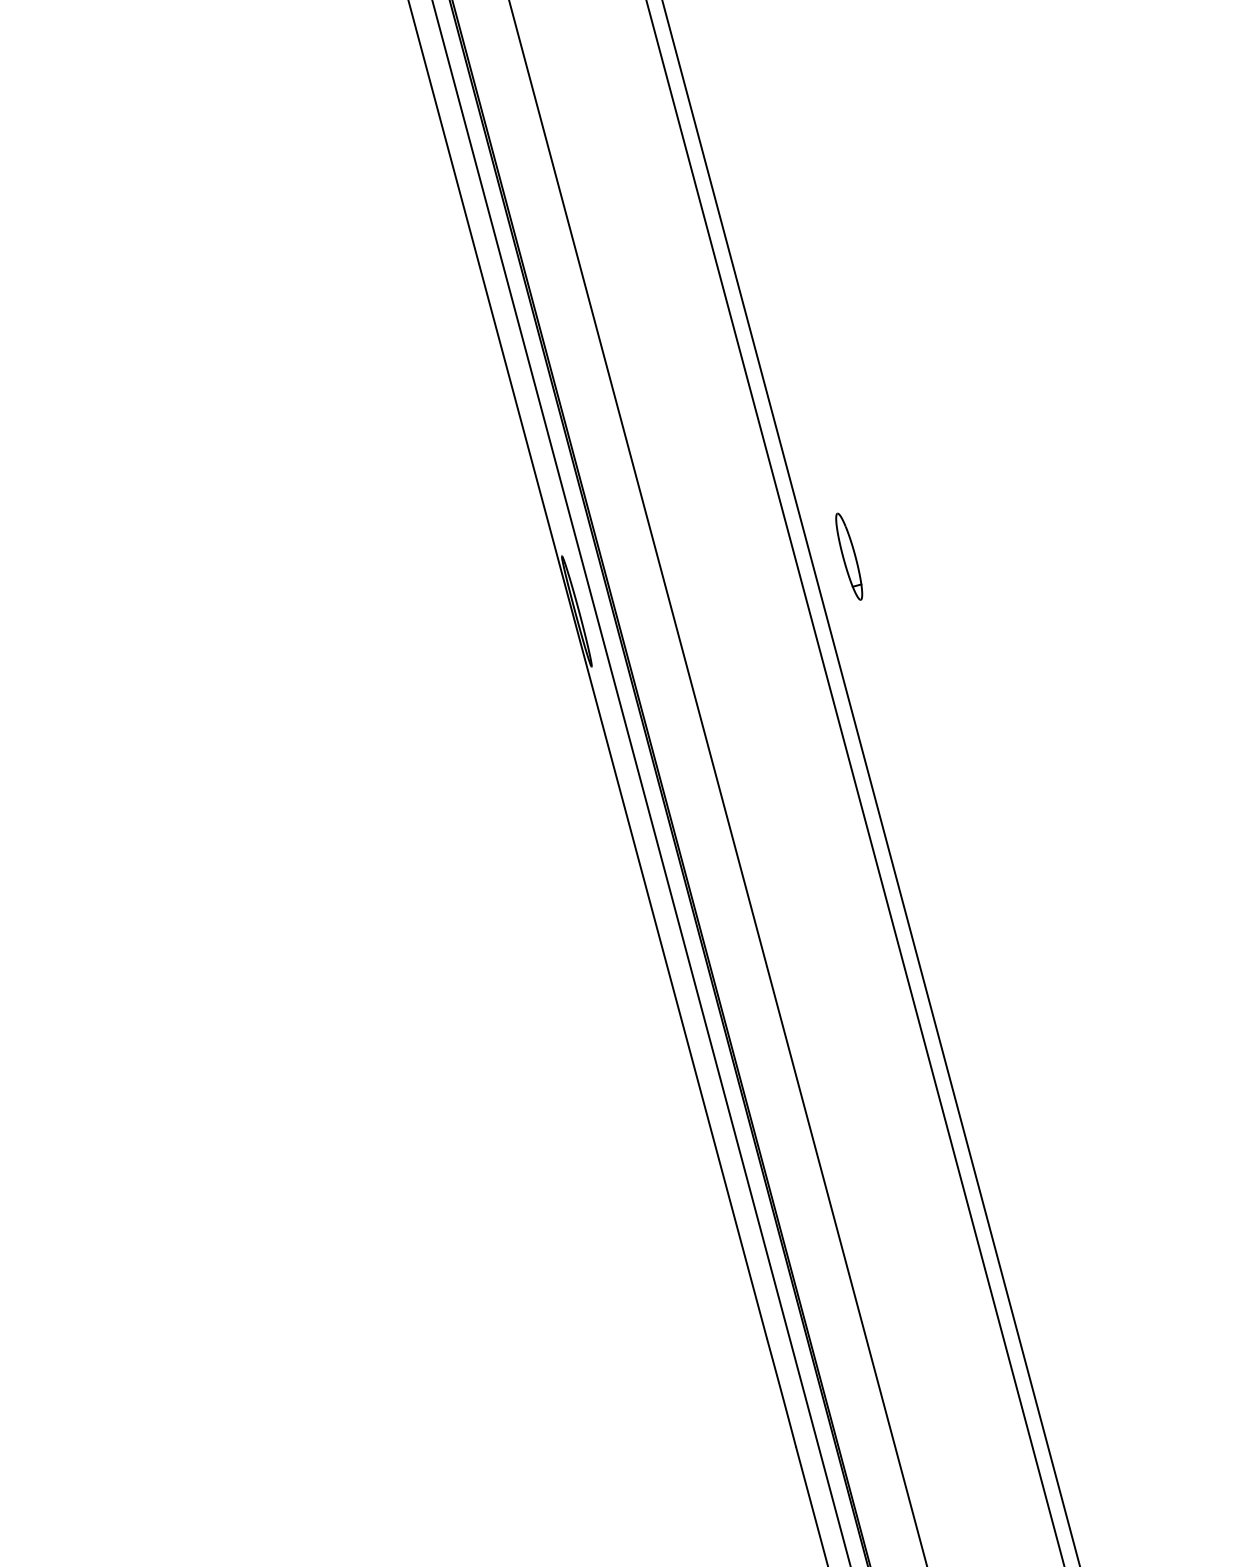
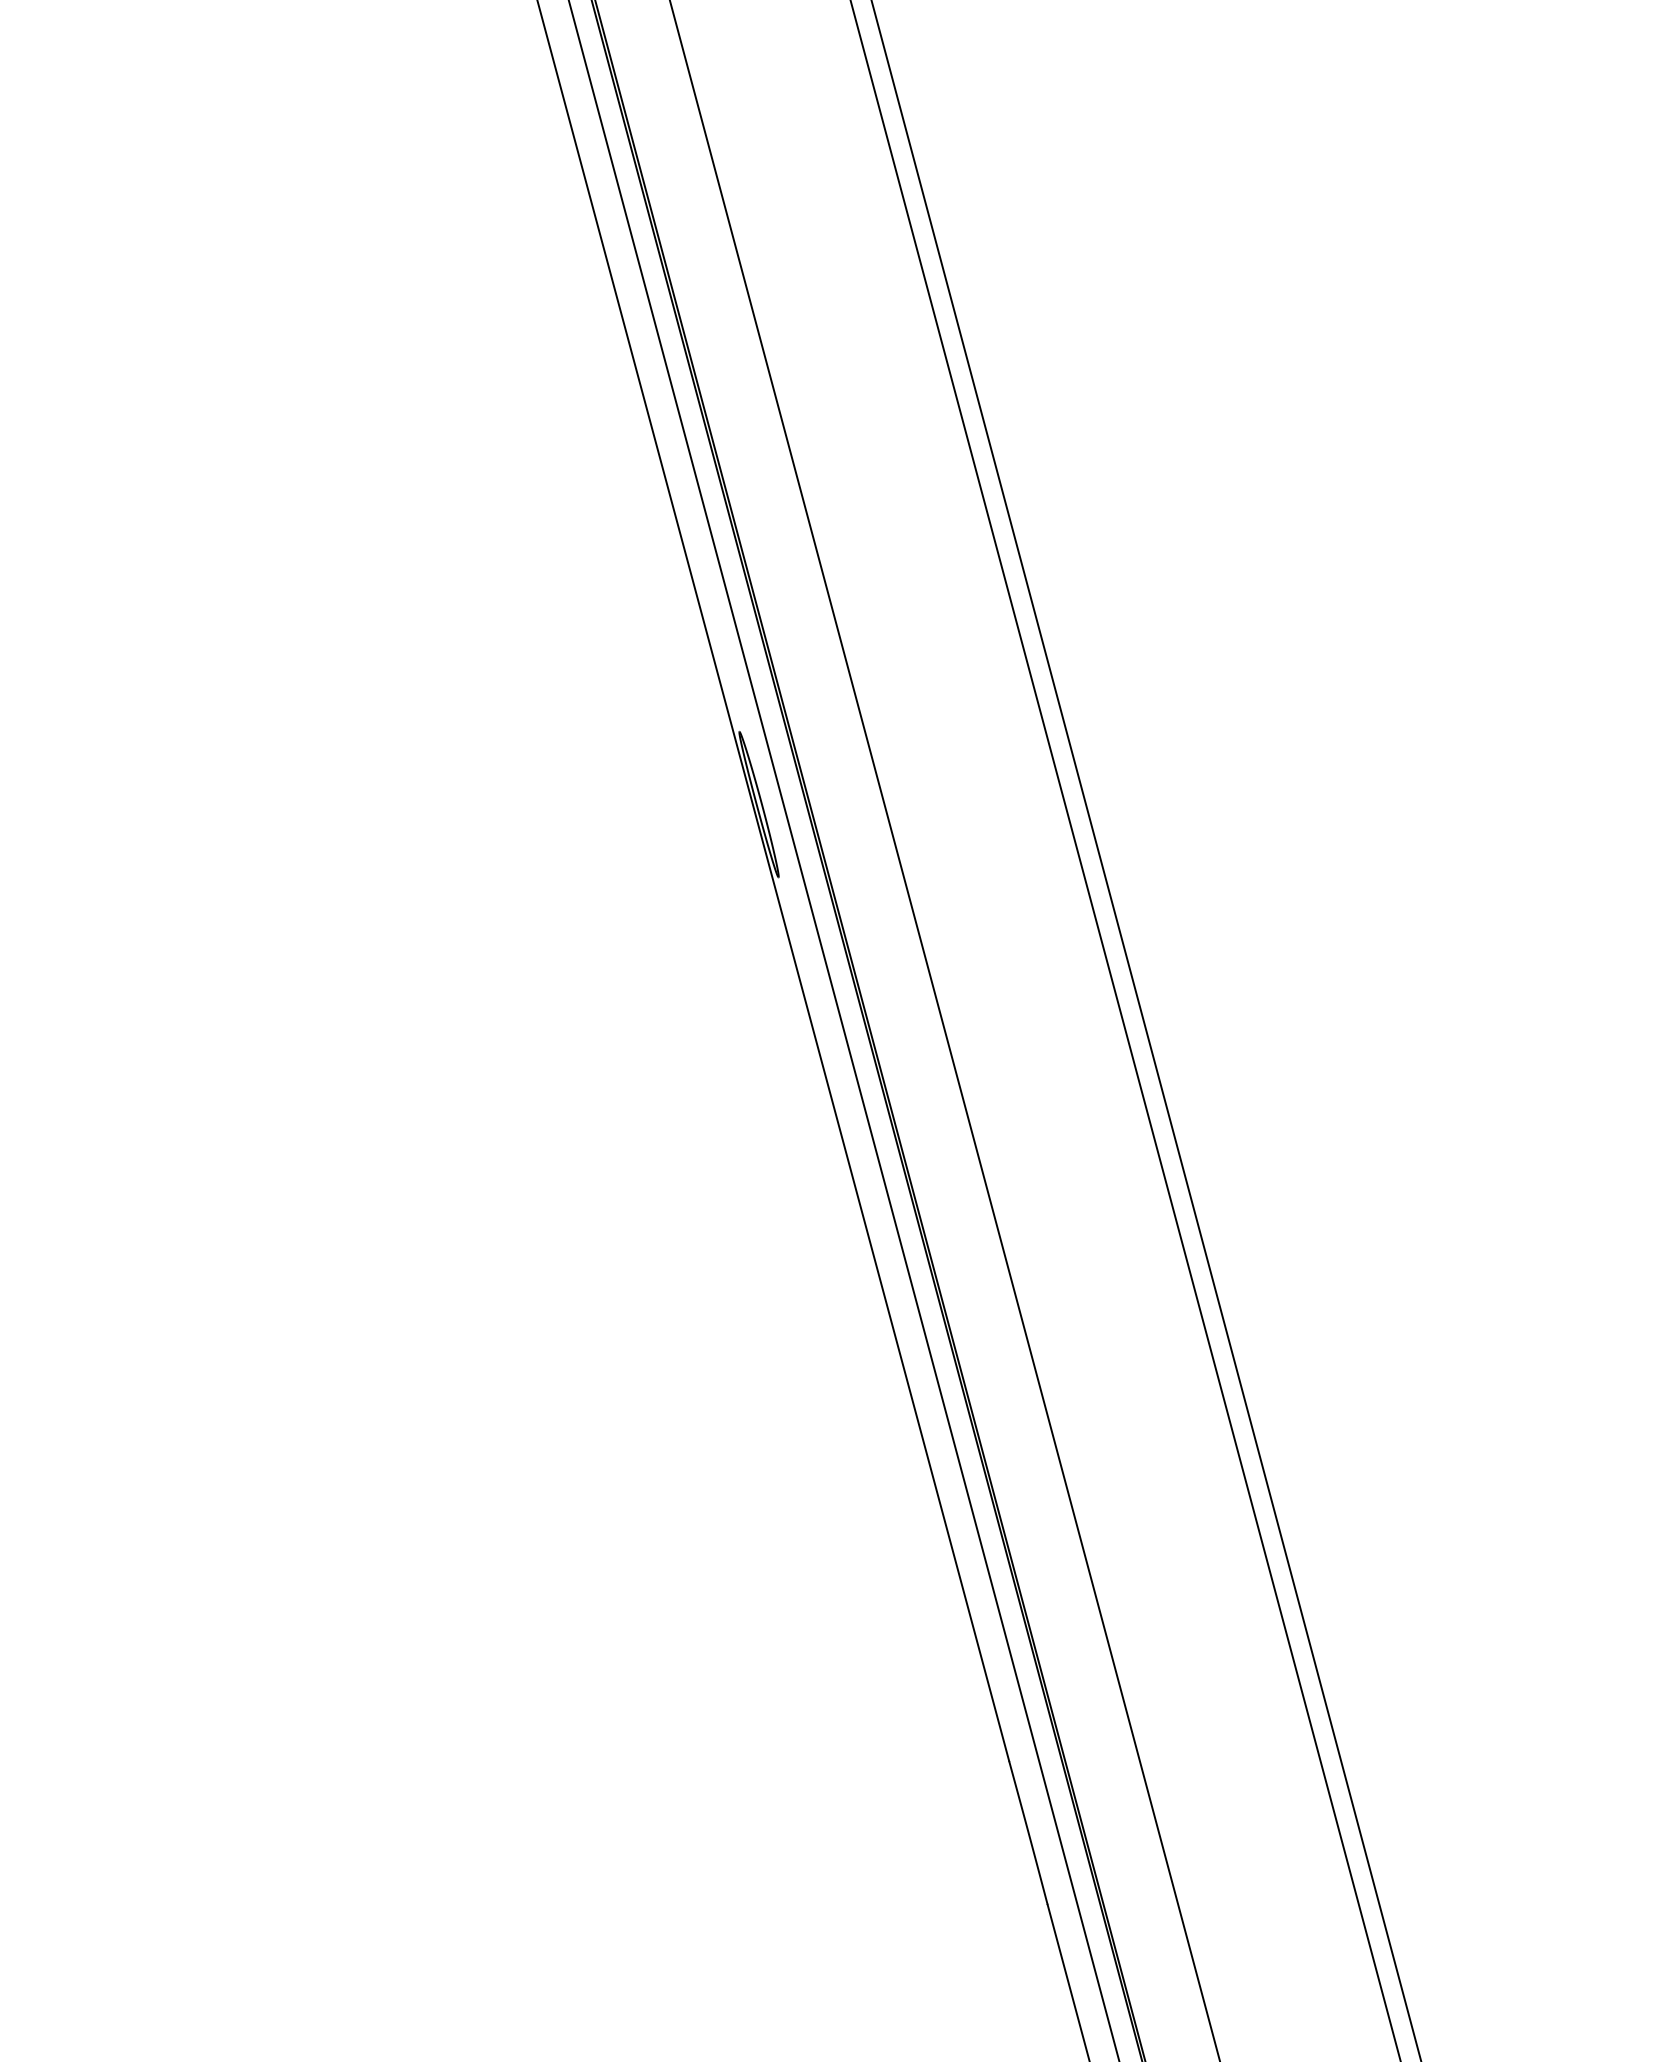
part: (849, 556) -> (1117, 732), removed

